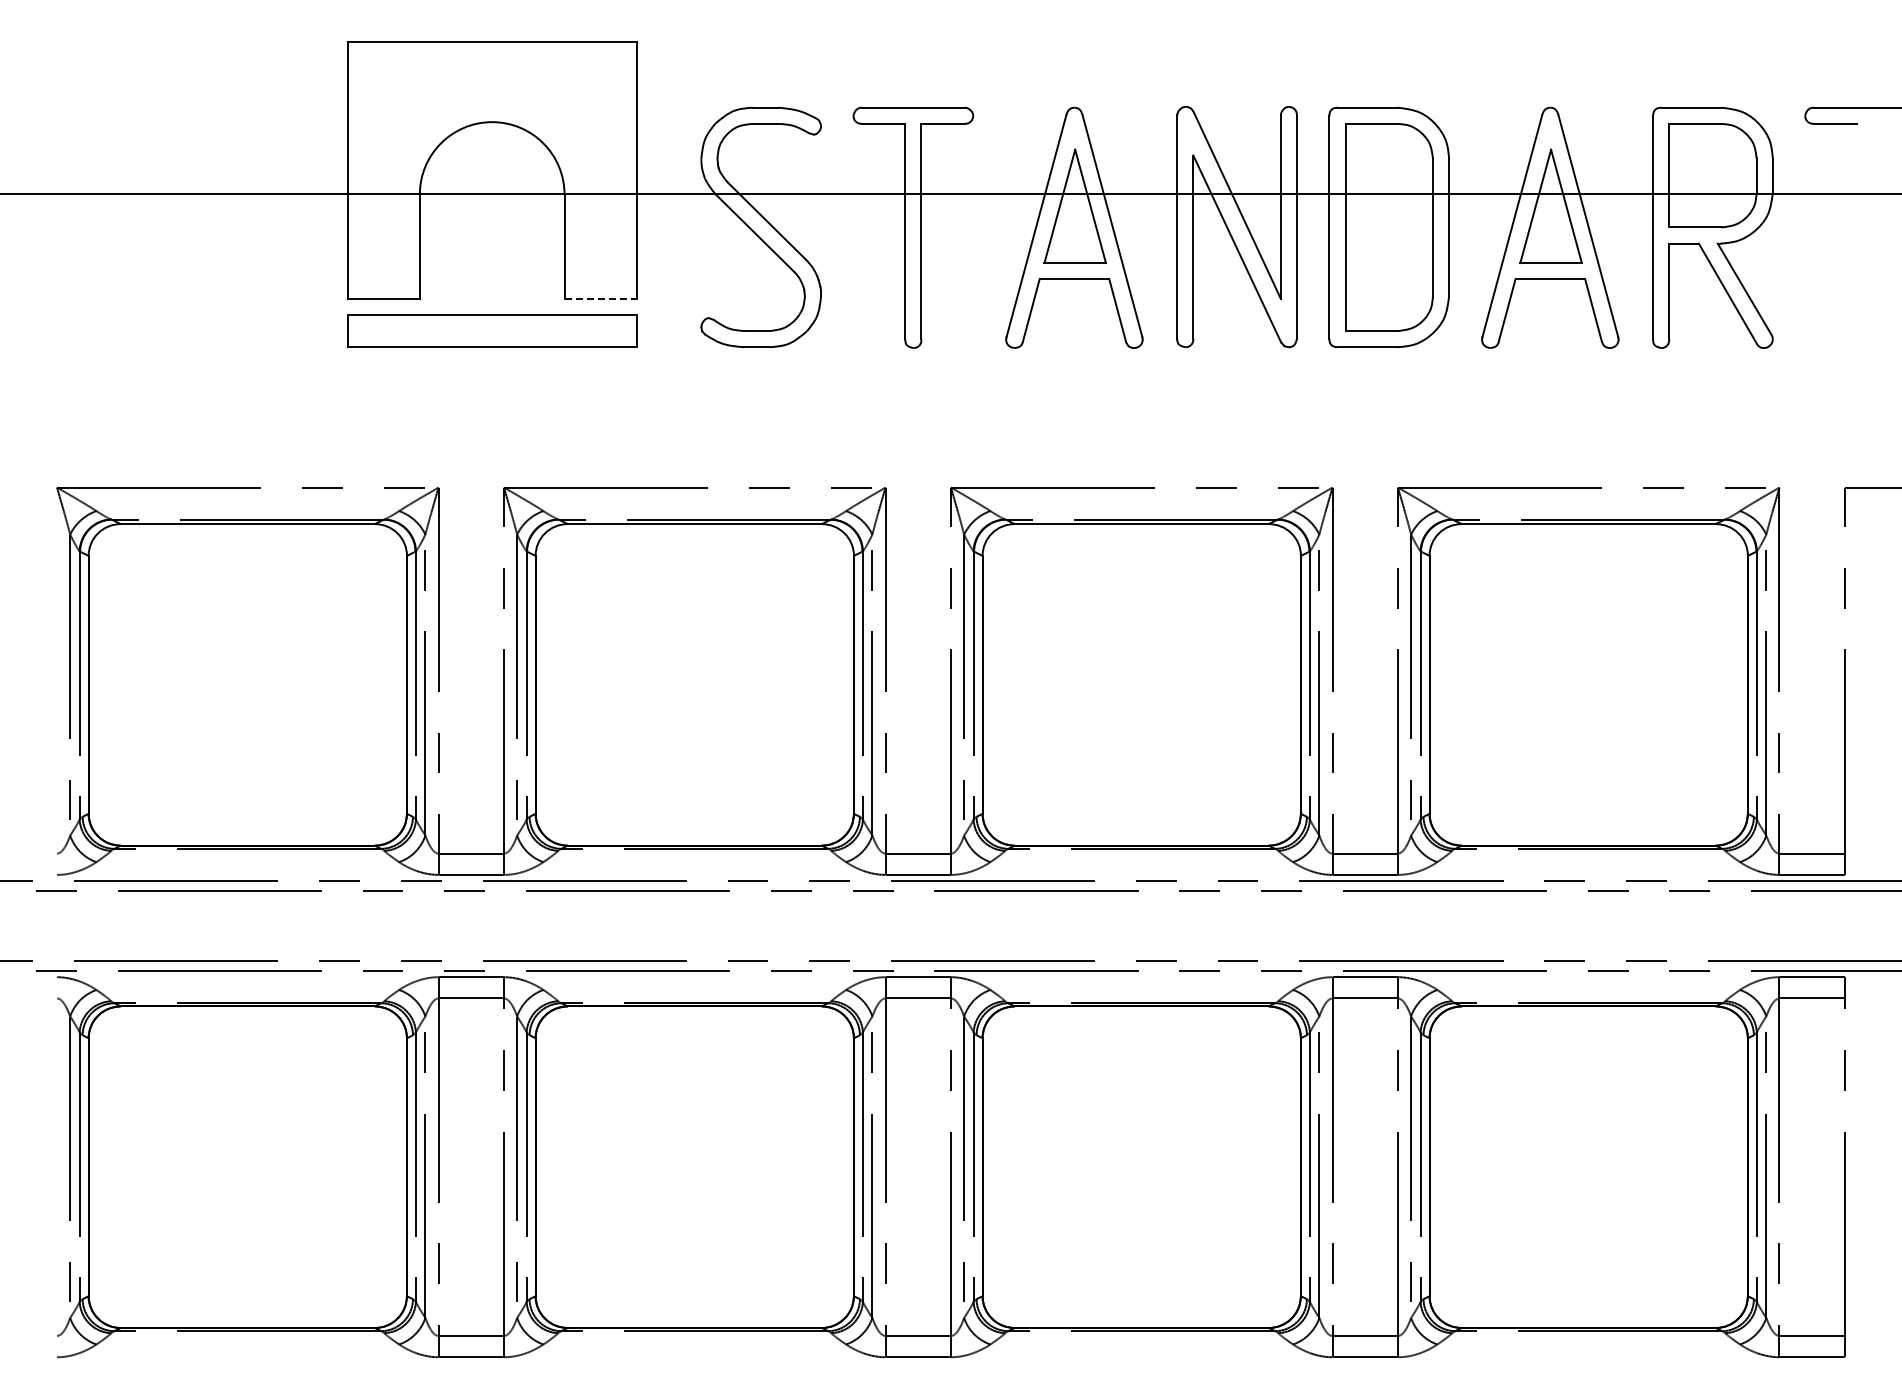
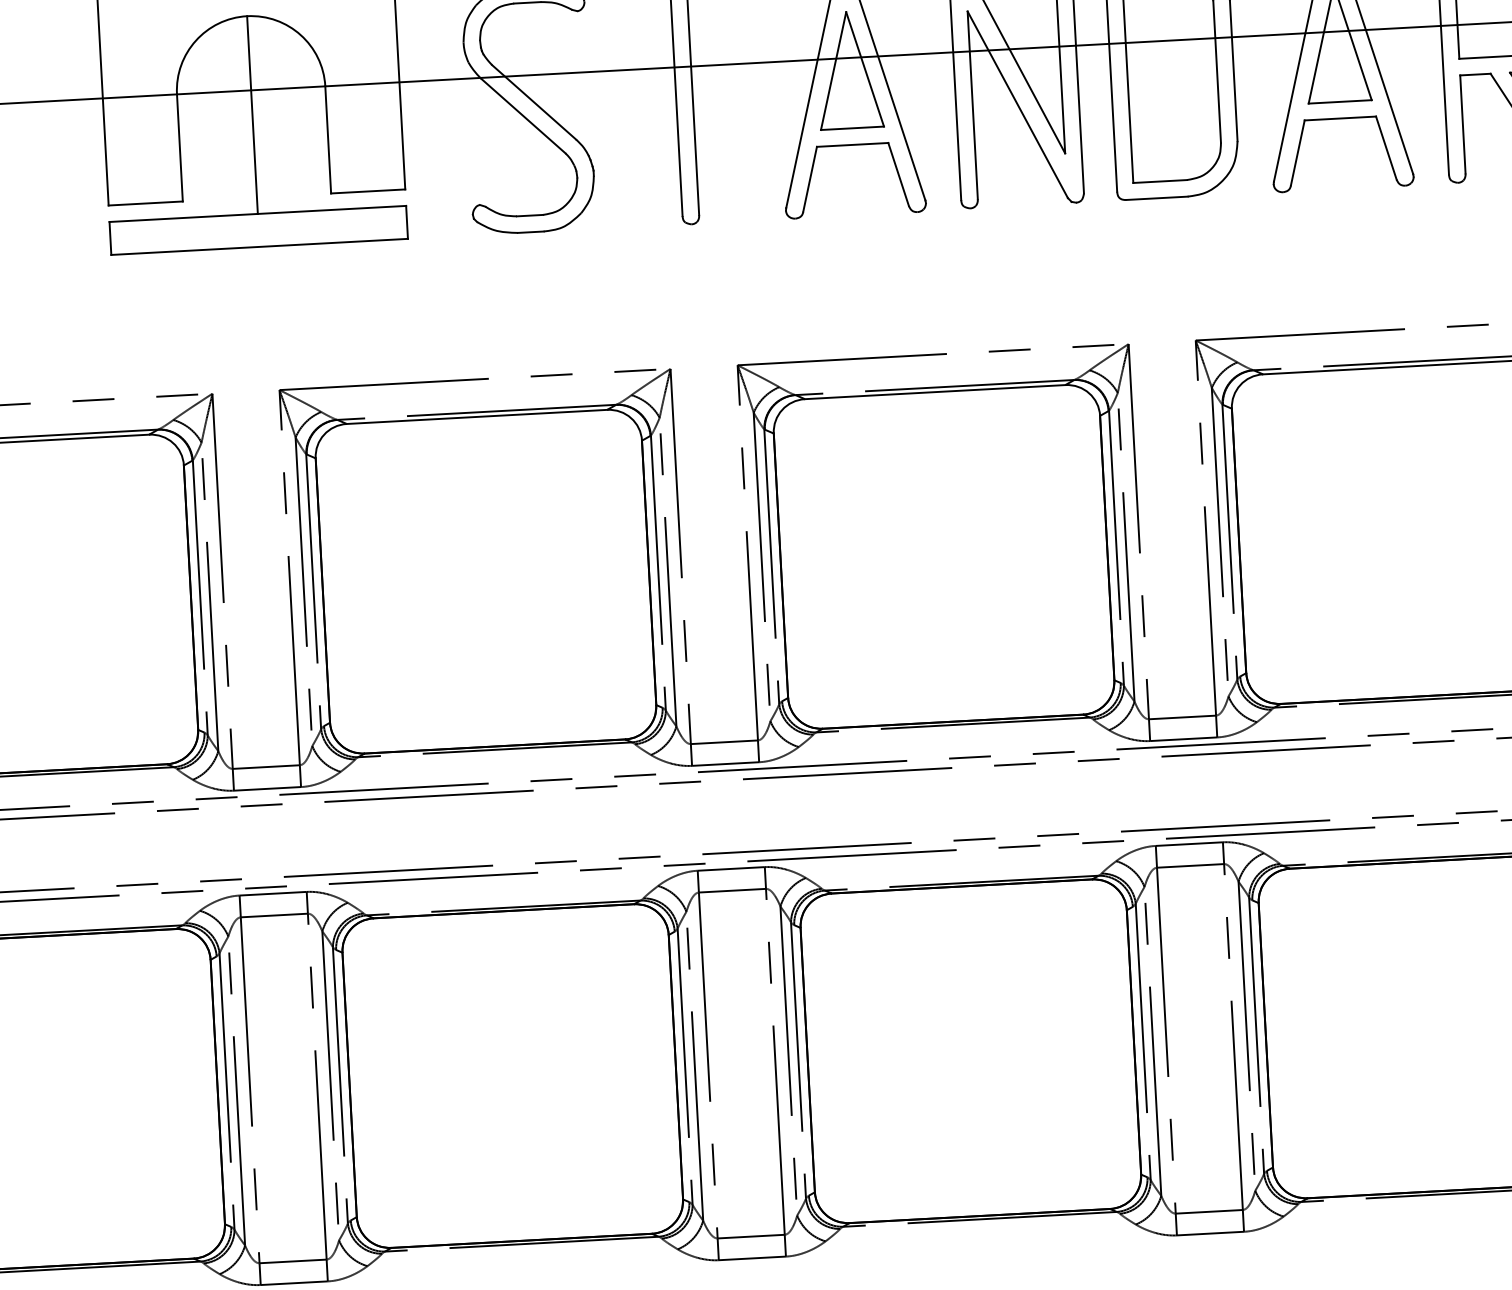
line: (492, 218) -> (252, 114), added
line: (601, 299) -> (369, 191), dashed -> solid

